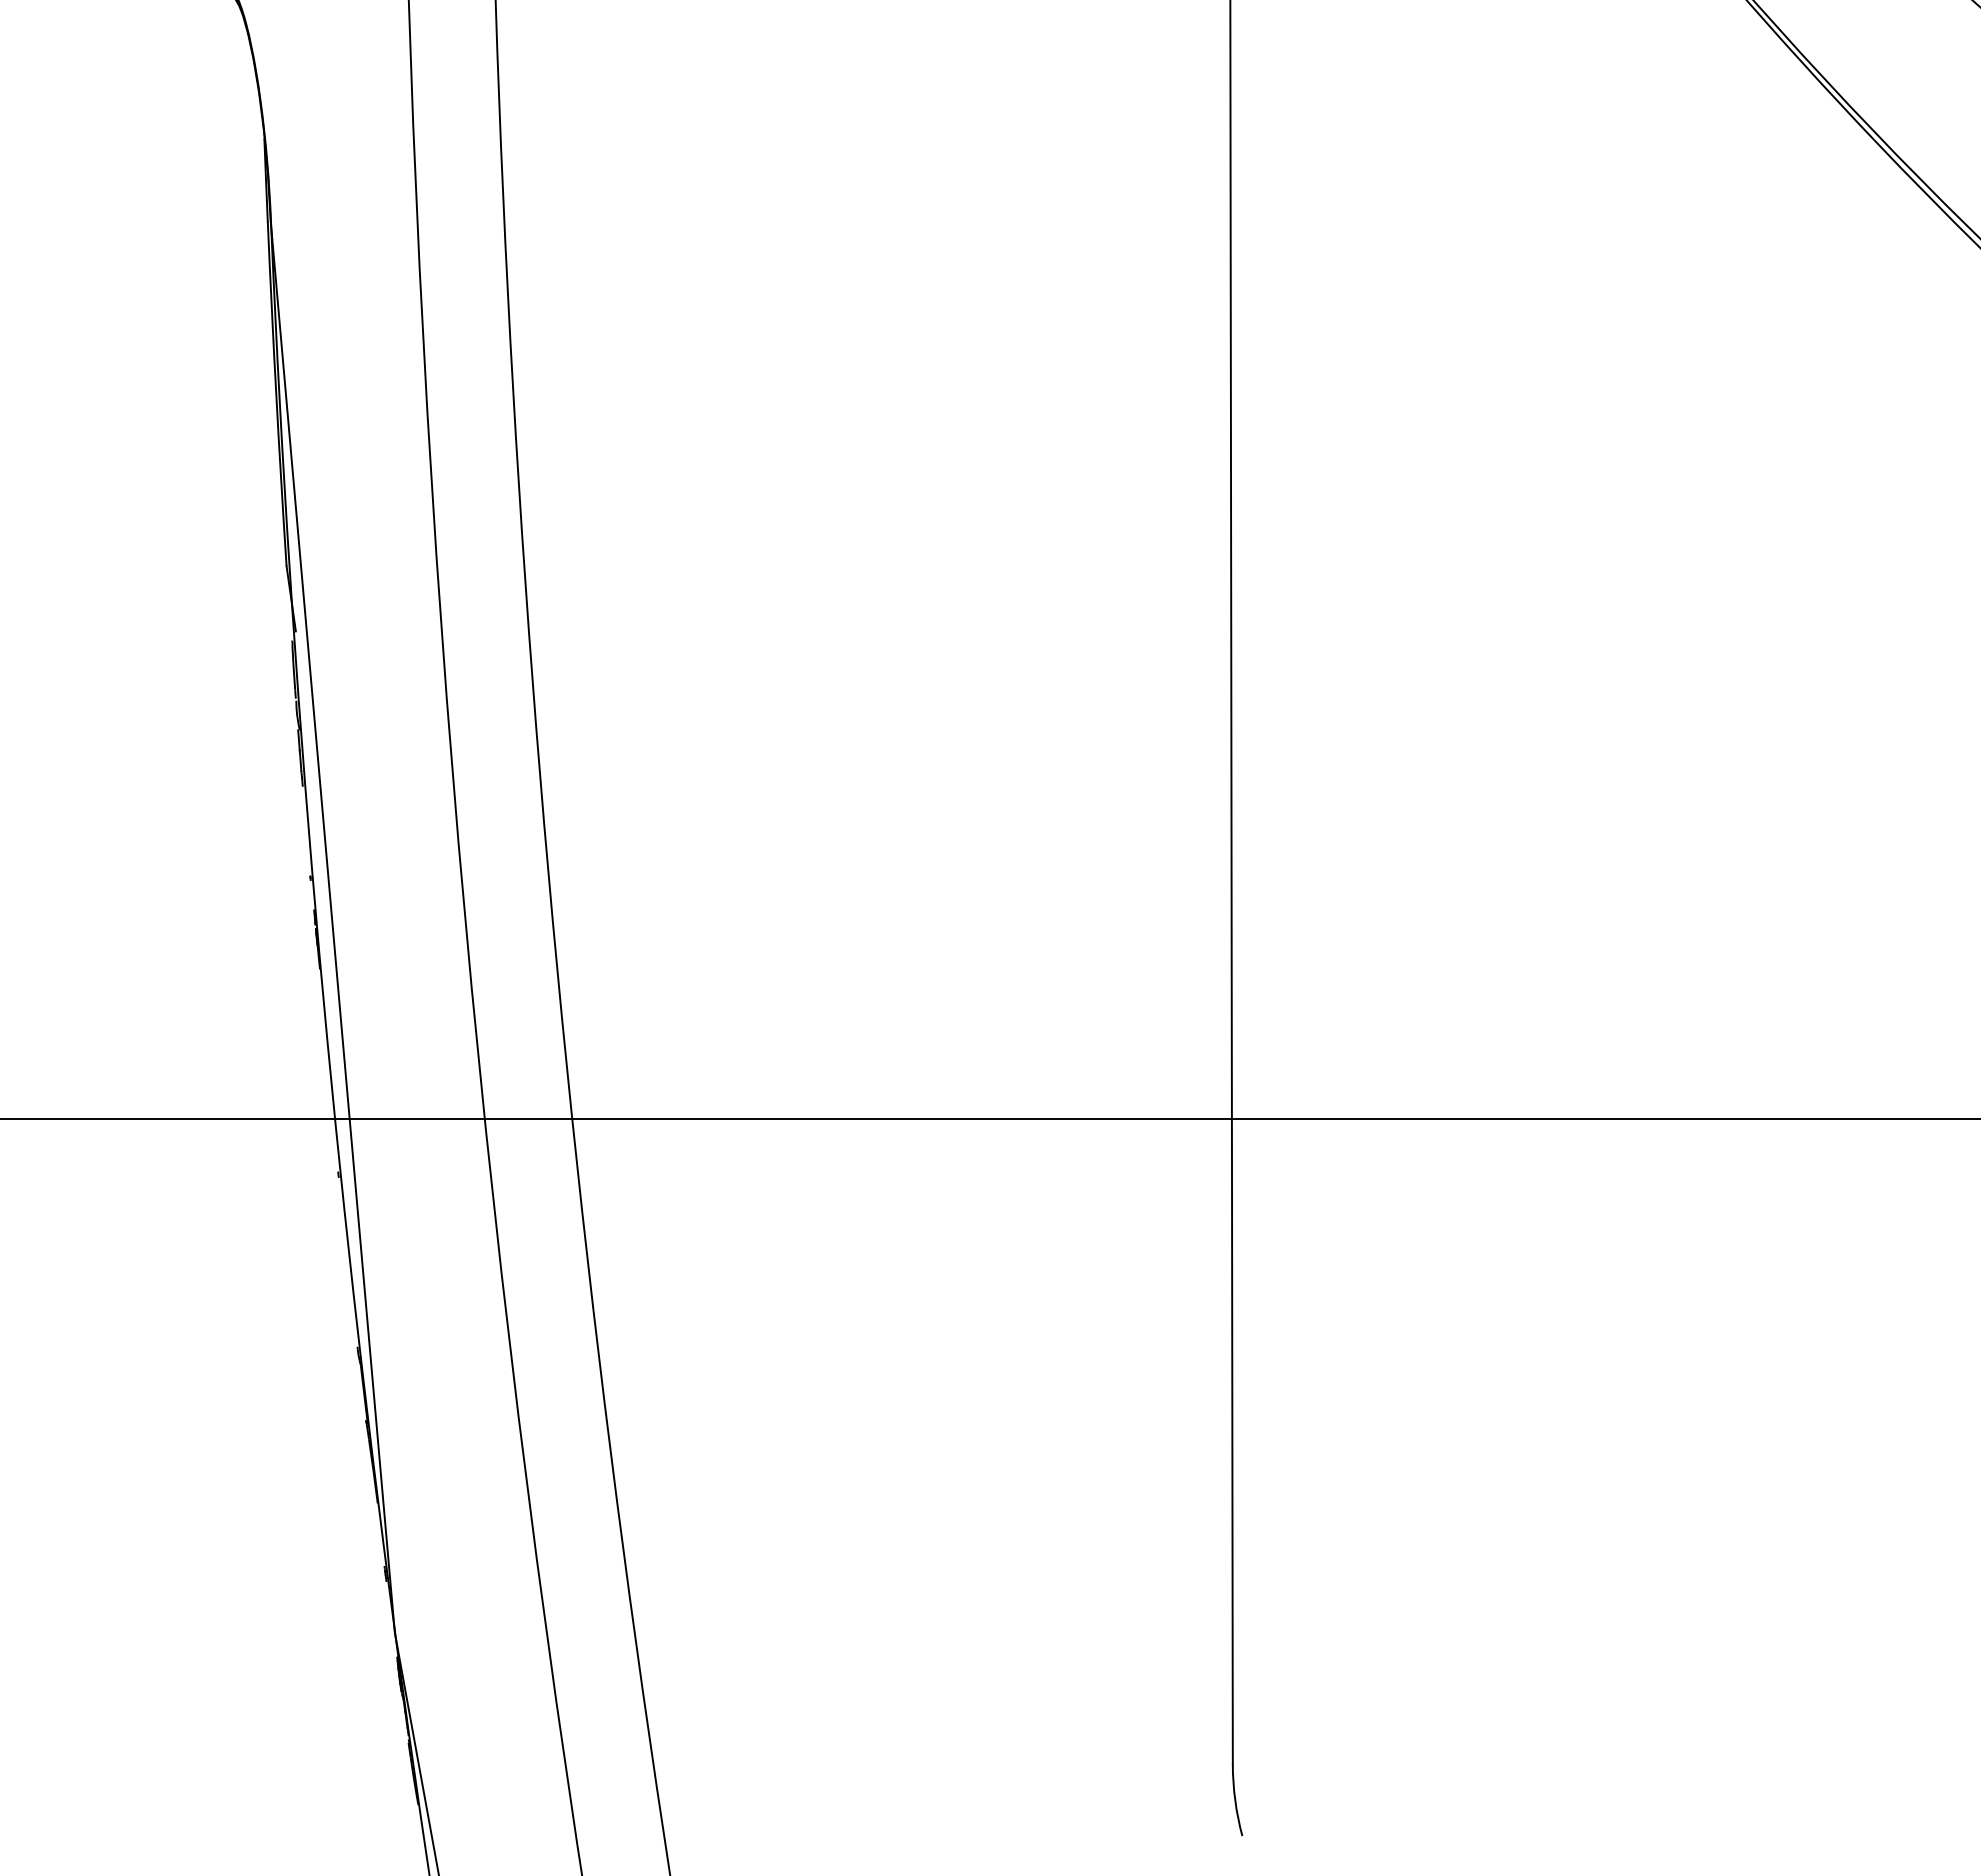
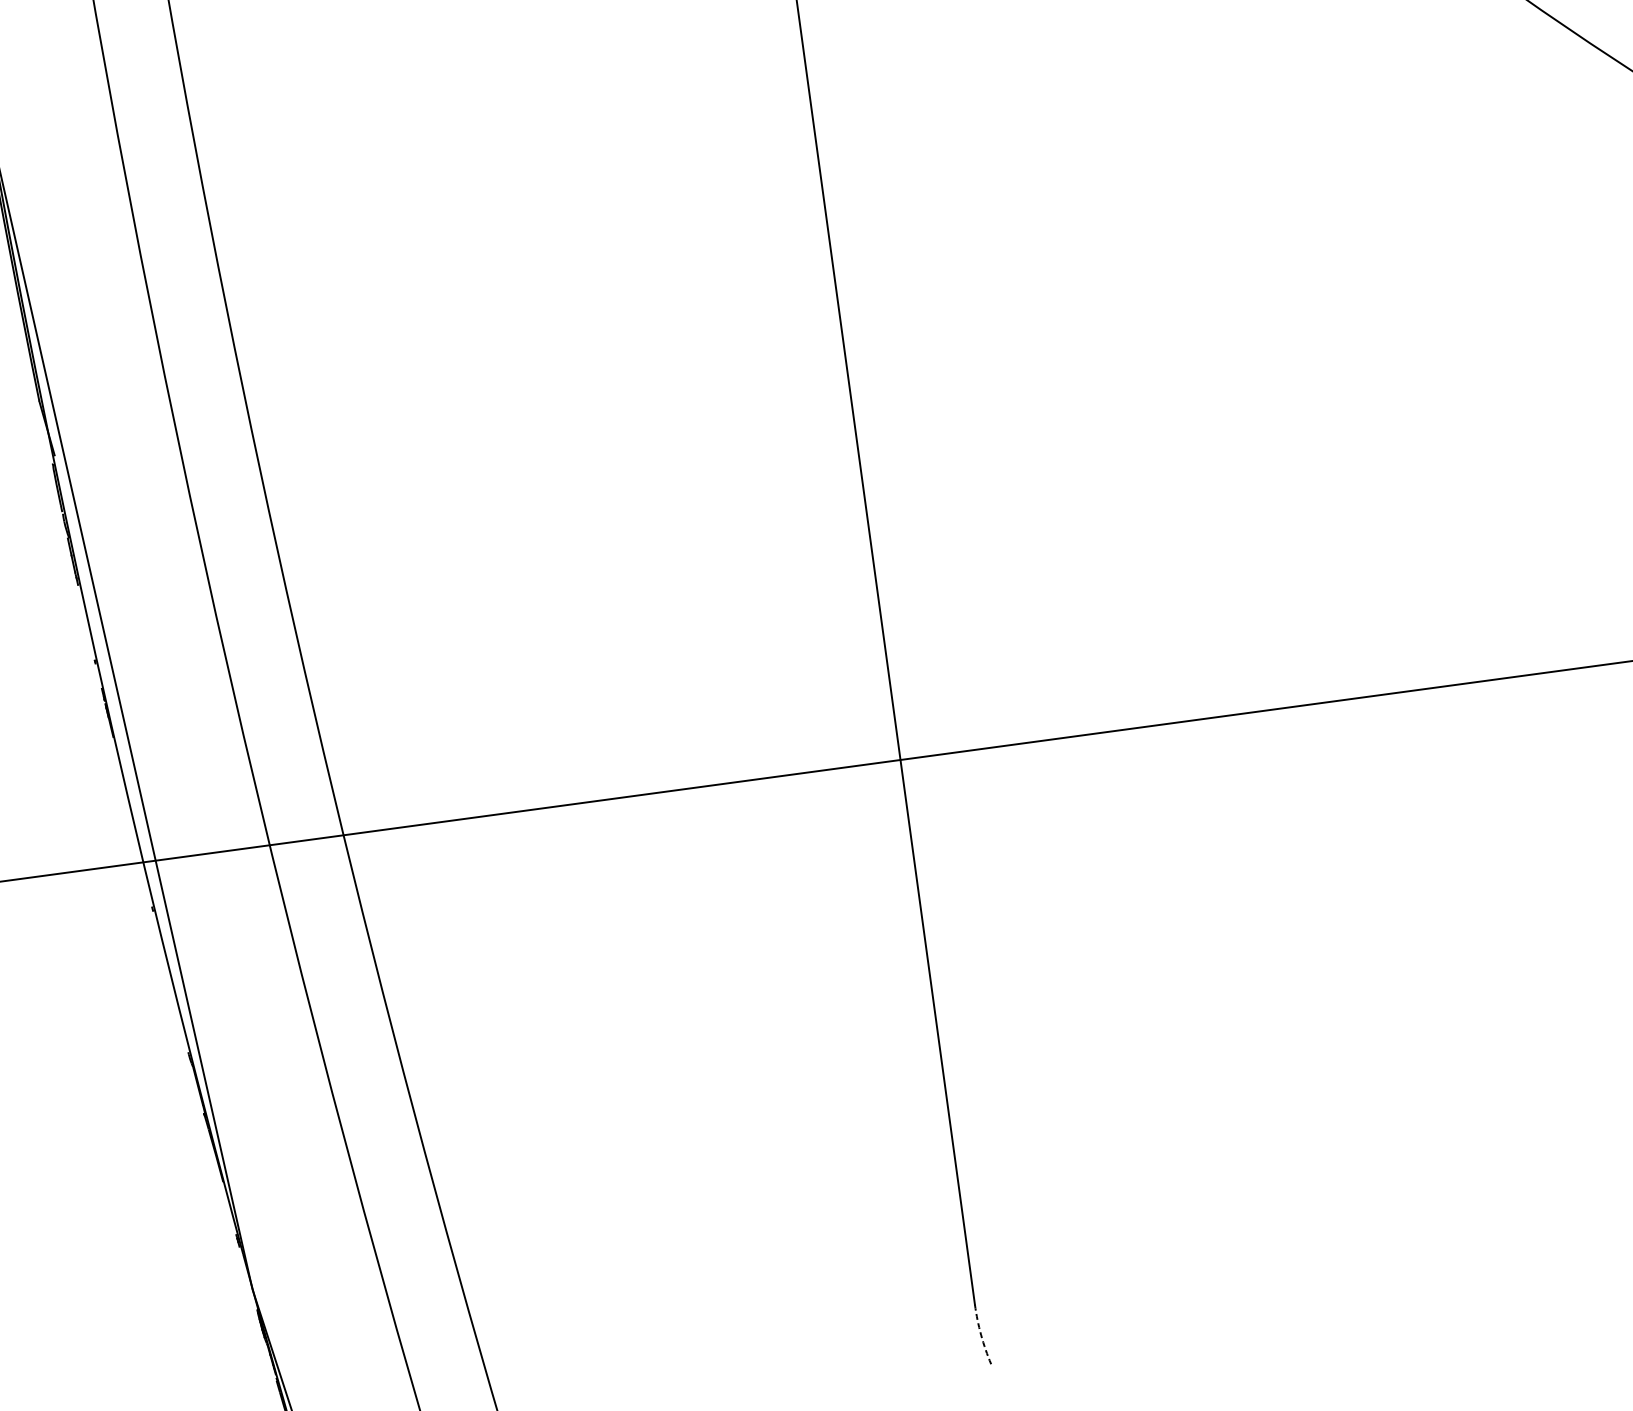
arc: (1235, 1800) -> (981, 1335), solid -> dashed

